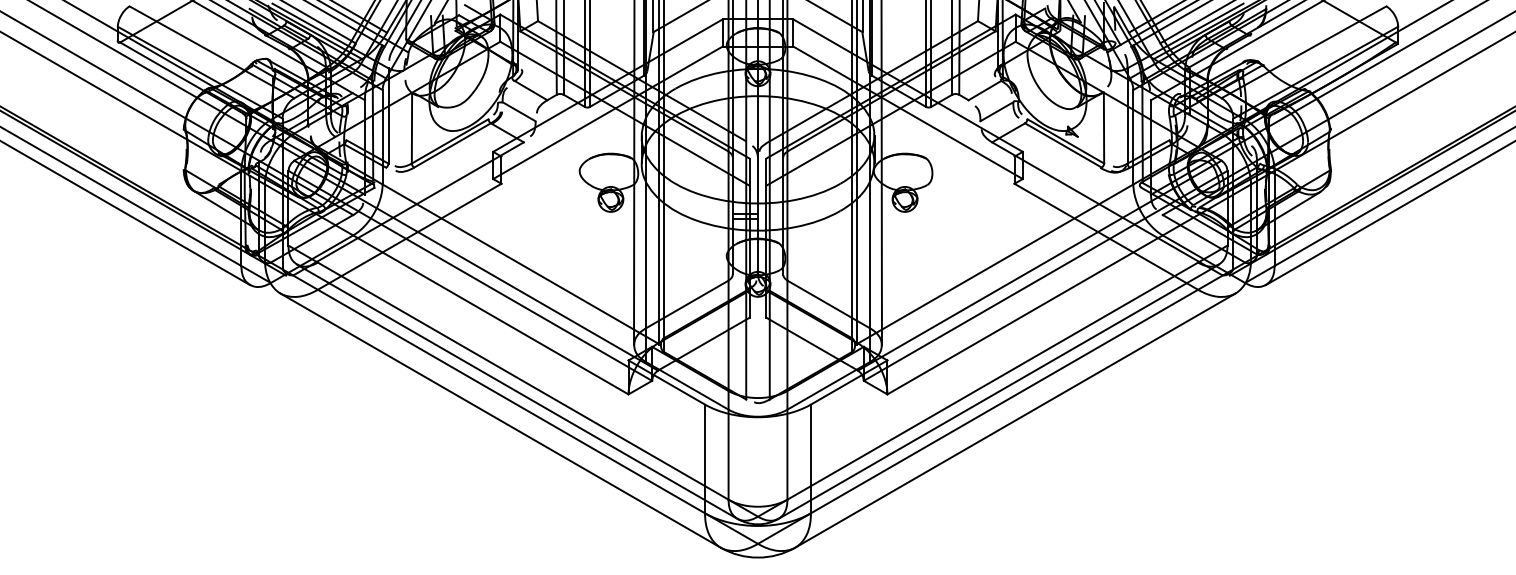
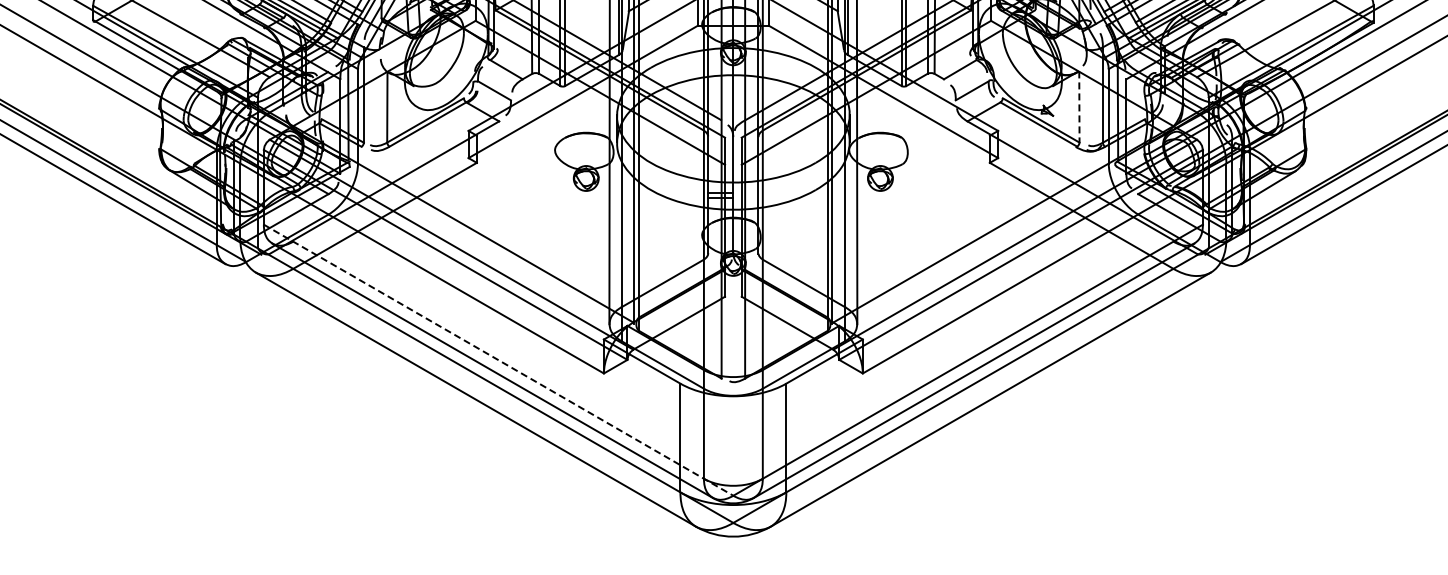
line: (1104, 127) -> (1079, 106), solid -> dashed
line: (523, 381) -> (498, 360), solid -> dashed

